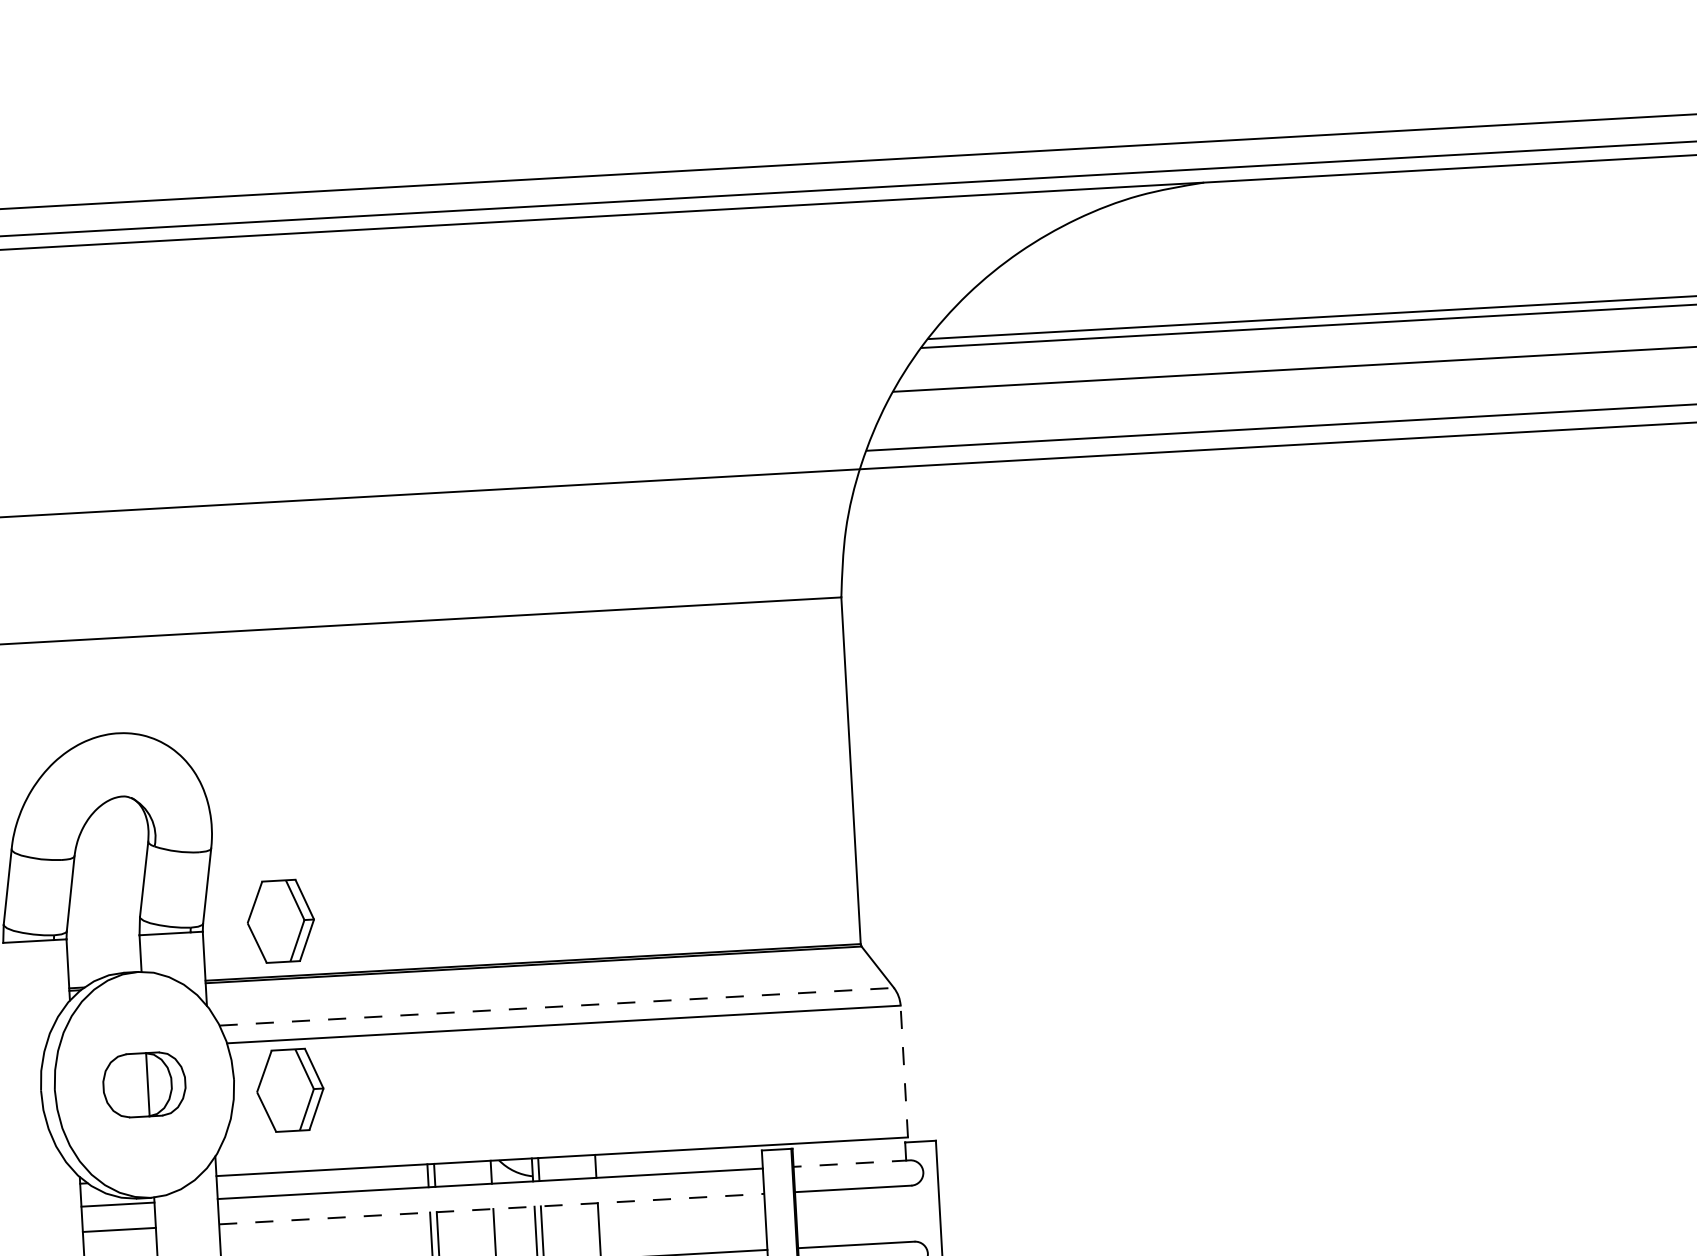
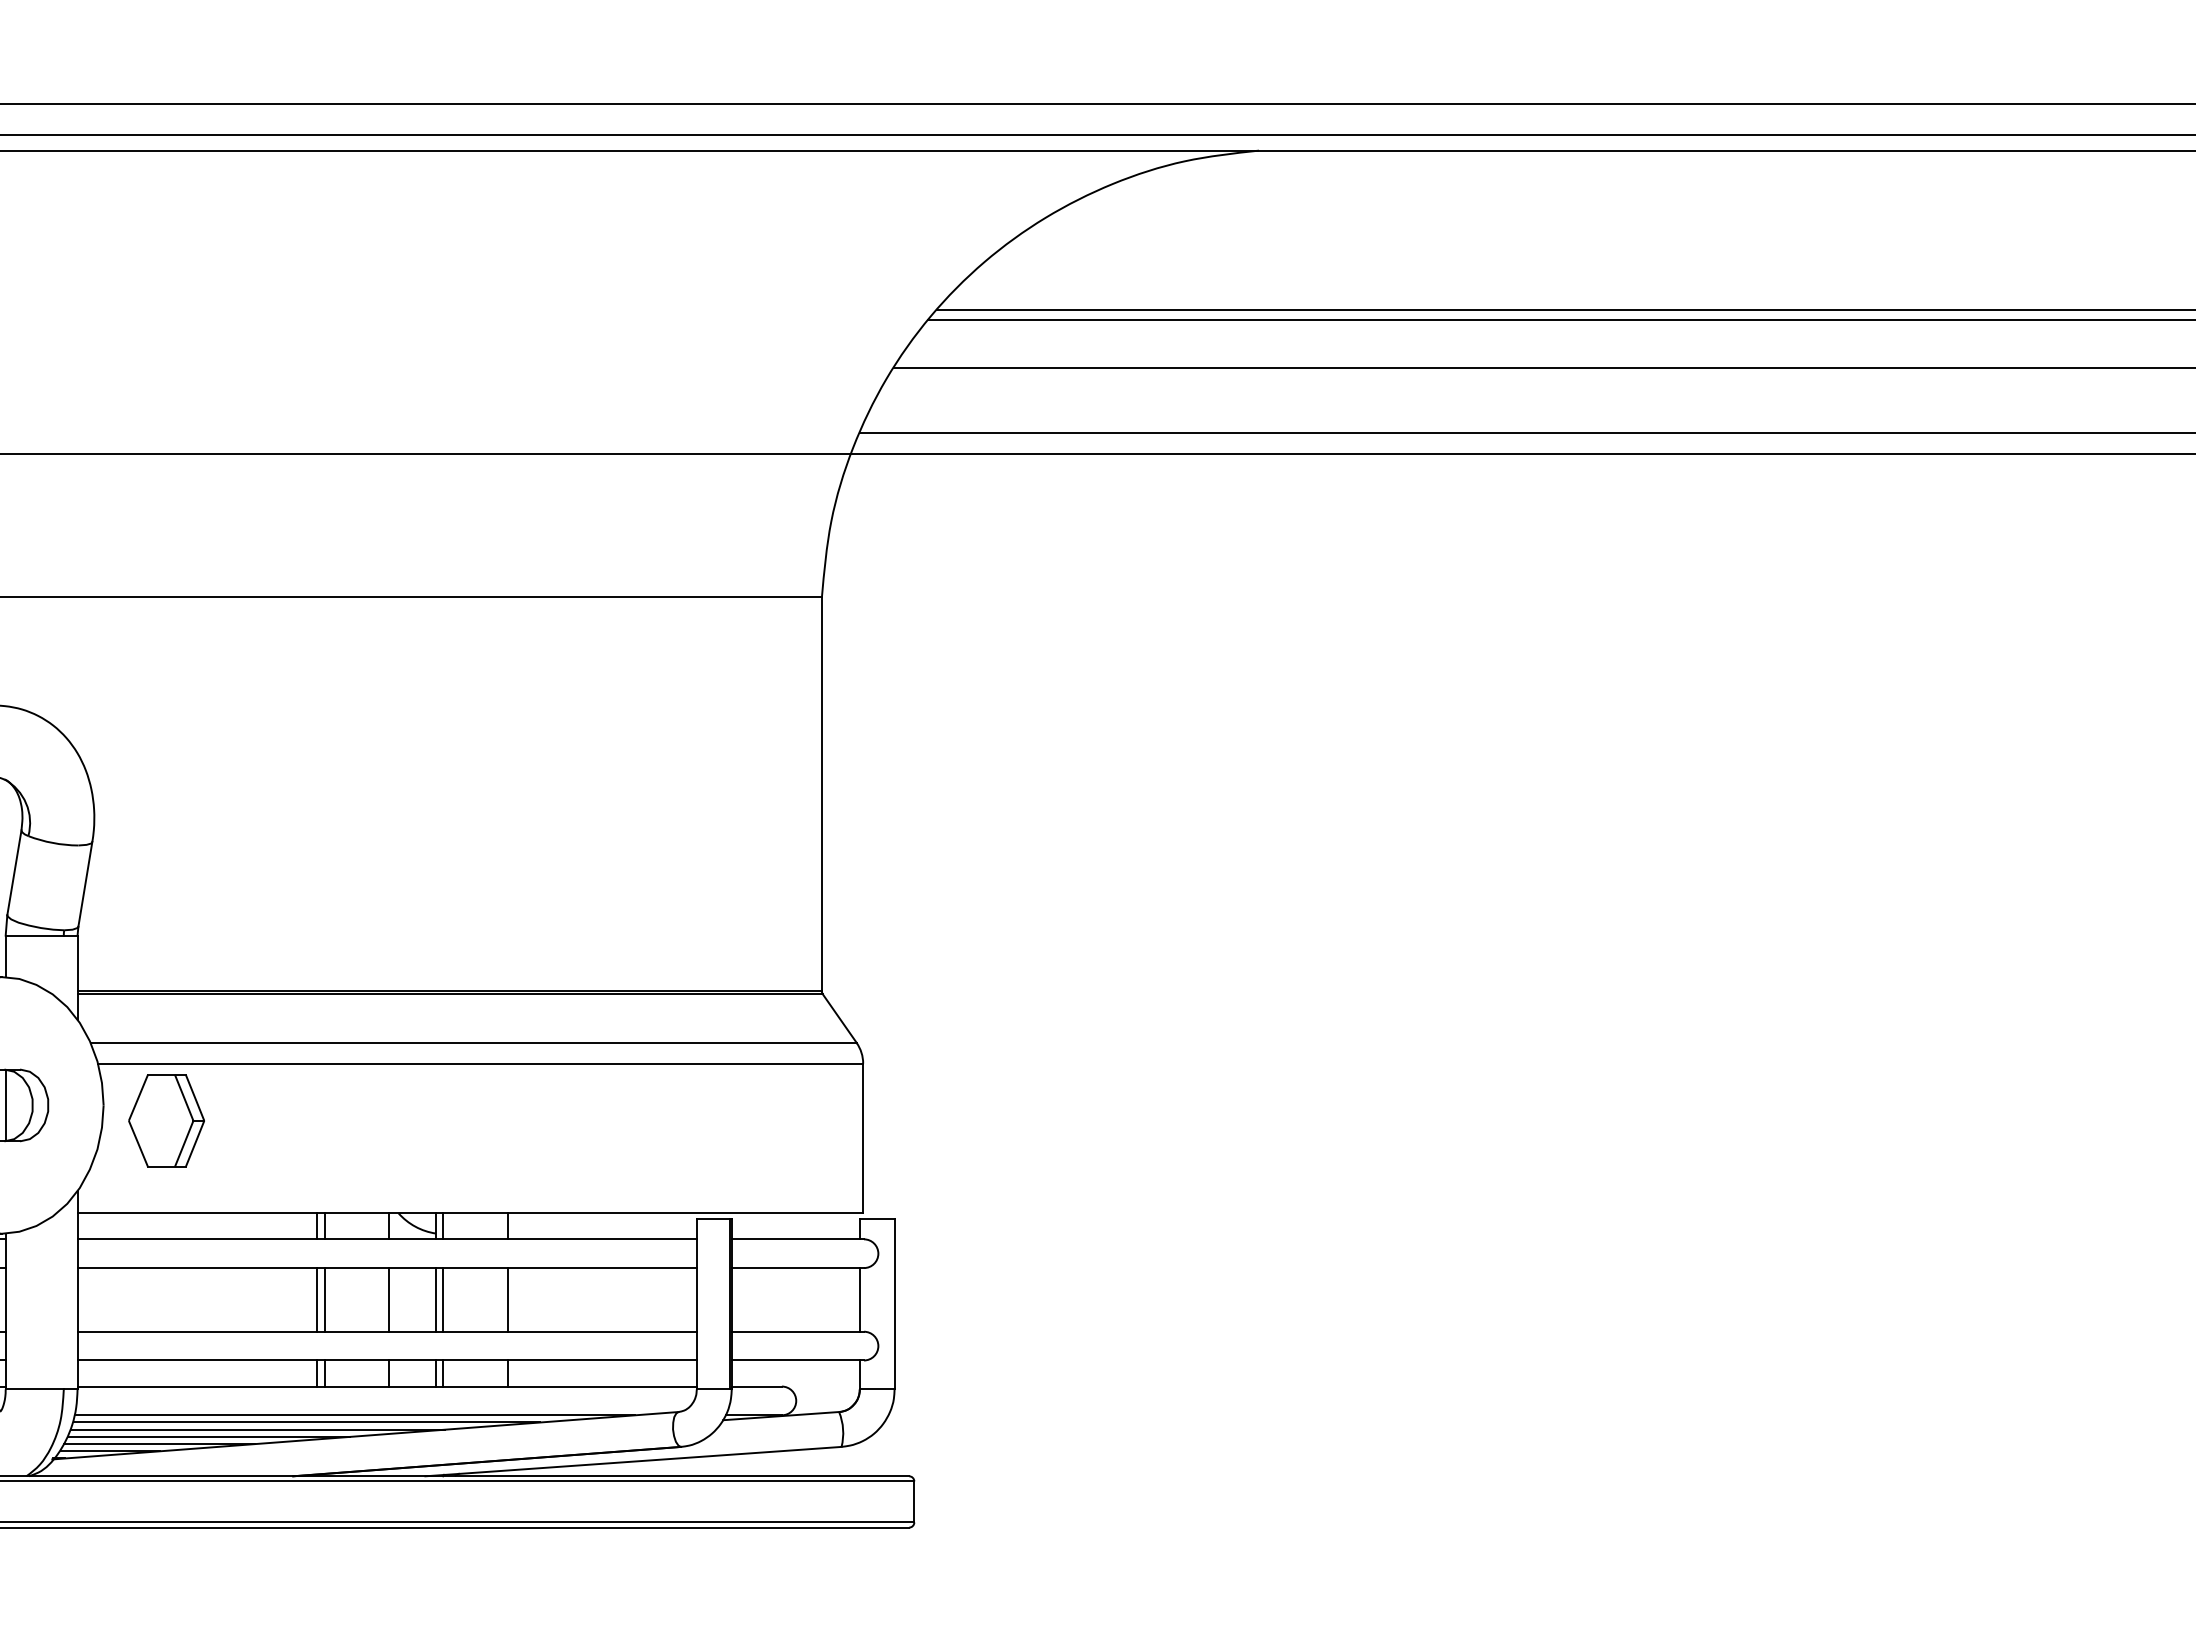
part: (280, 921) -> (166, 928), removed
line: (557, 1007) -> (474, 1043), dashed -> solid
line: (904, 1071) -> (863, 1138), dashed -> solid
line: (851, 1163) -> (797, 1239), dashed -> solid
line: (491, 1209) -> (387, 1268), dashed -> solid
line: (908, 1213) -> (859, 1299), added

